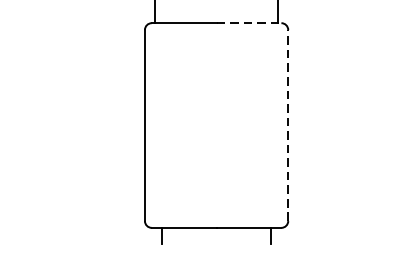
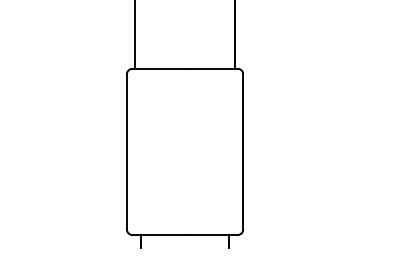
line: (249, 22) -> (211, 68), dashed -> solid
line: (288, 125) -> (243, 151), dashed -> solid

